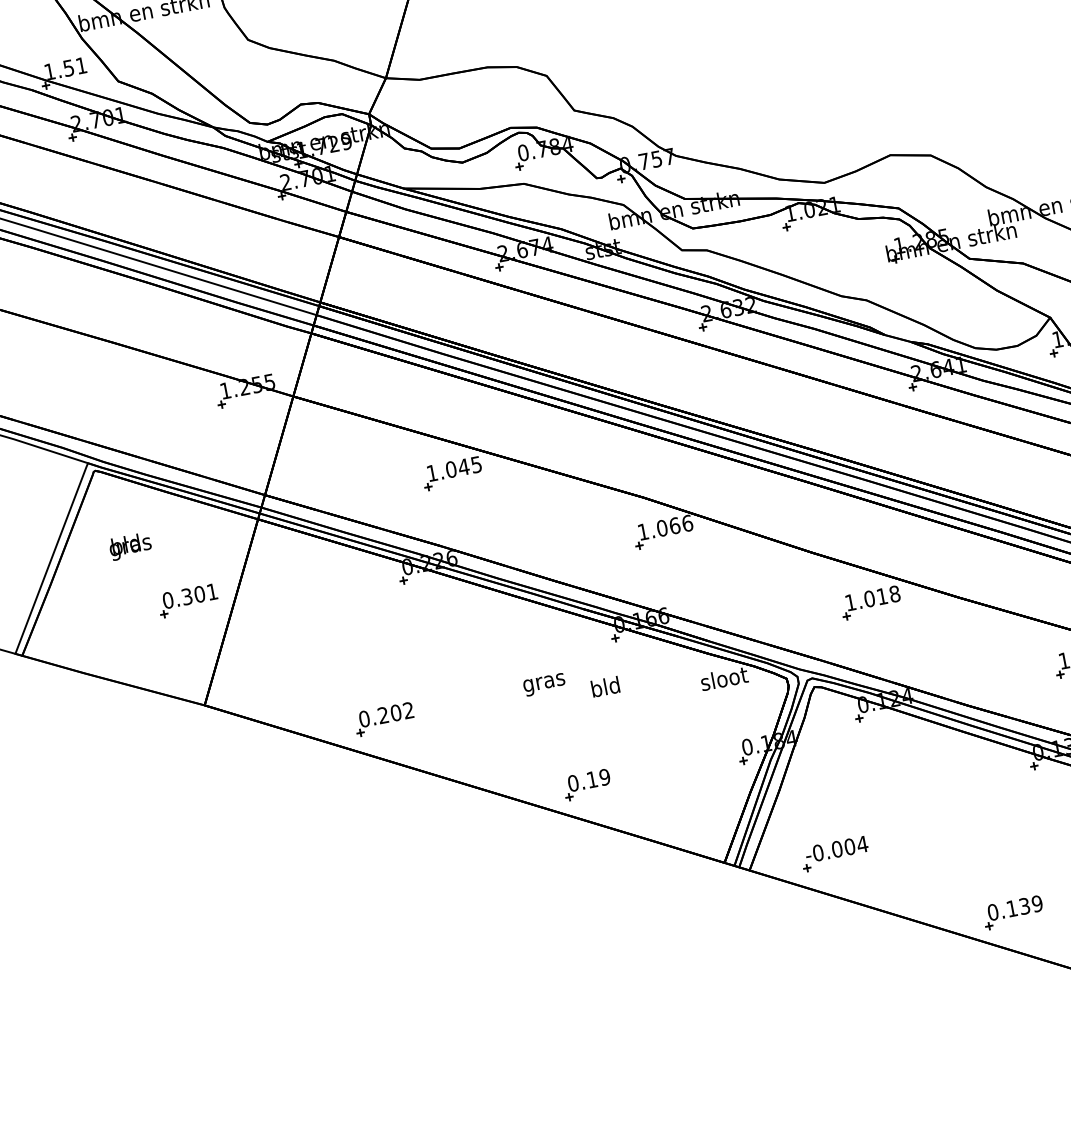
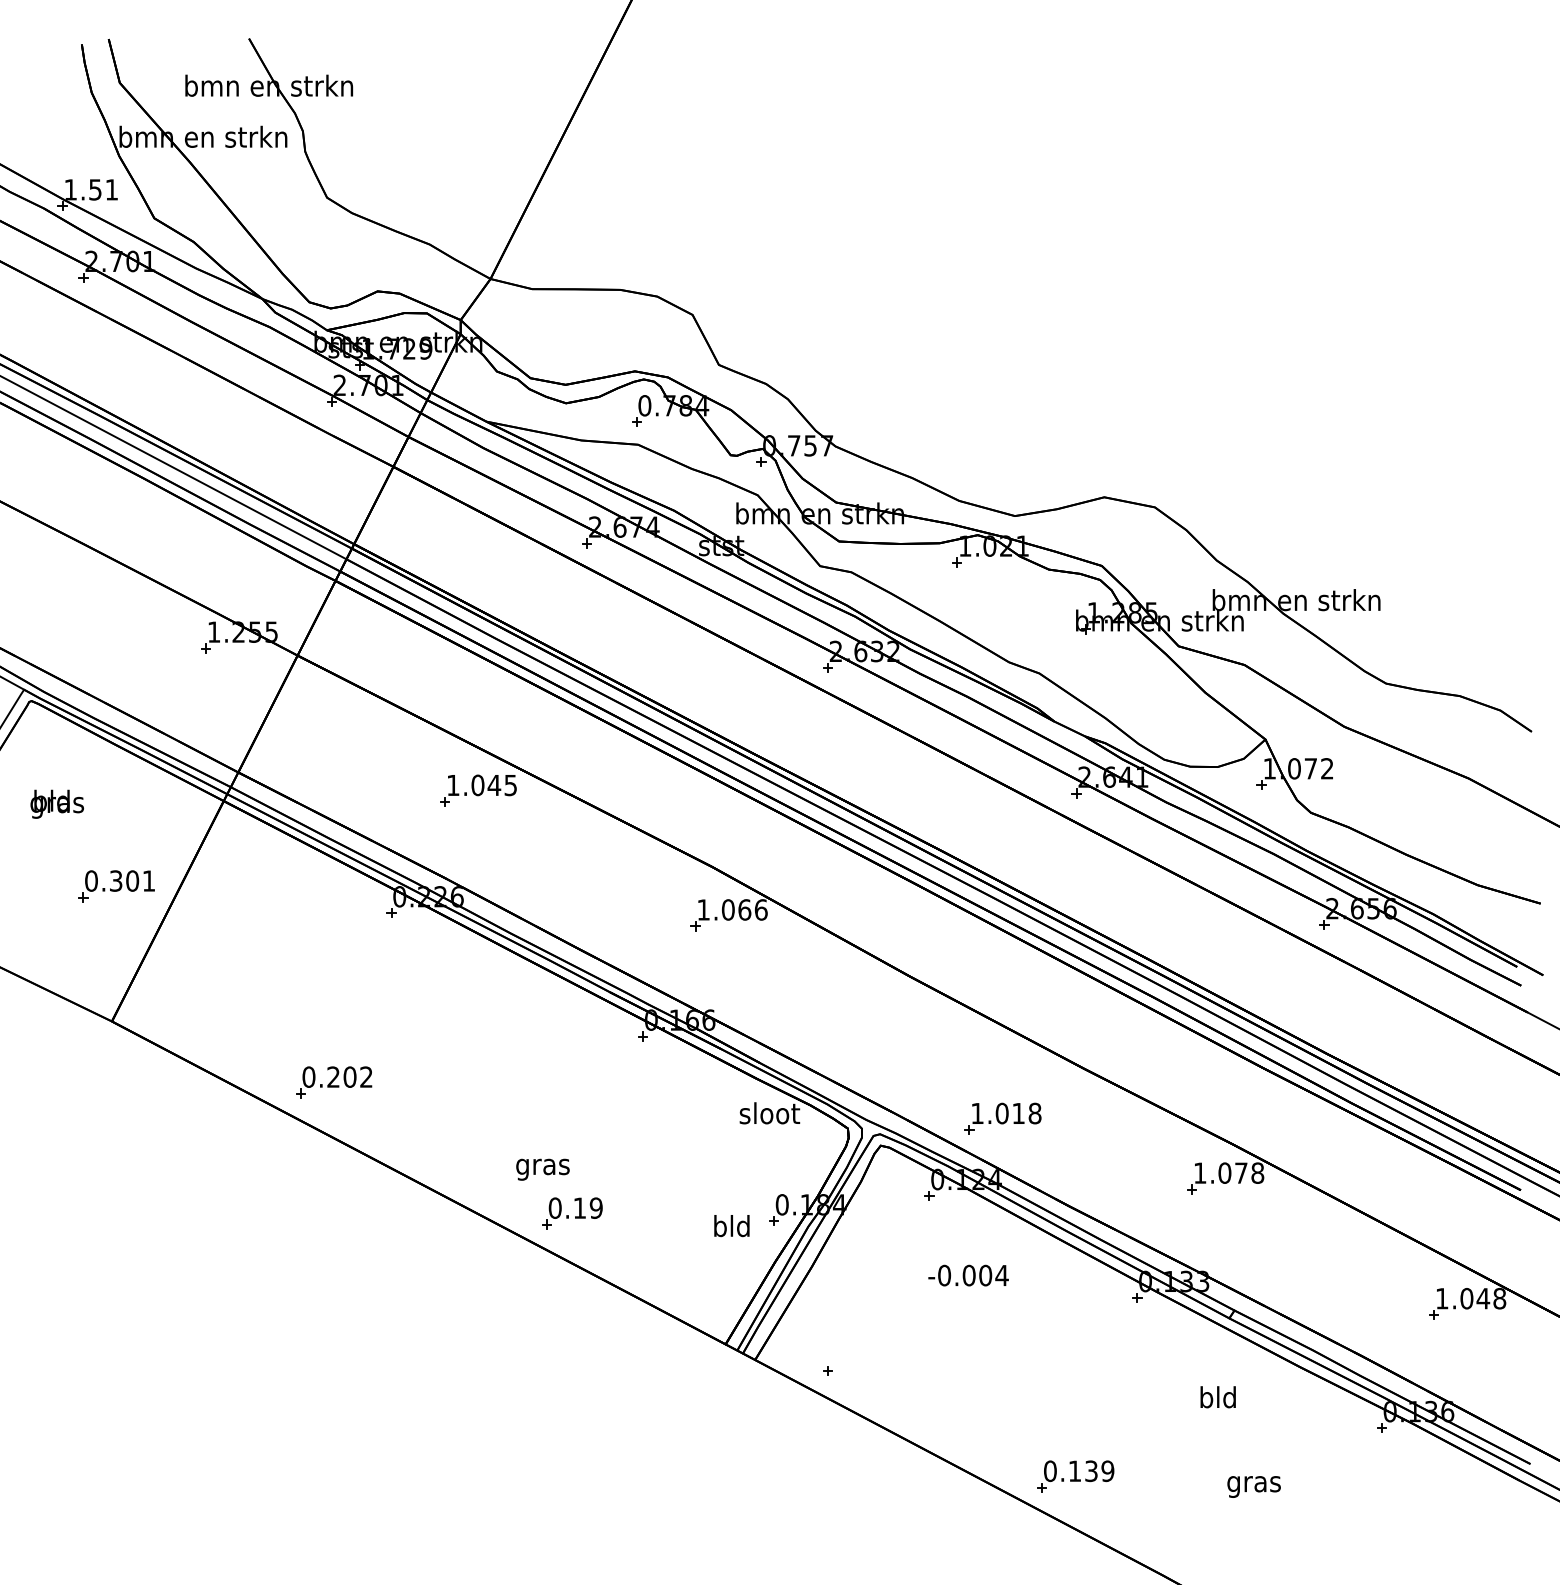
part: (870, 602) -> (1002, 1118), moved
text: (544, 684) -> (542, 1169), moved
text: (605, 687) -> (731, 1226), moved
text: (836, 849) -> (968, 1275), moved

